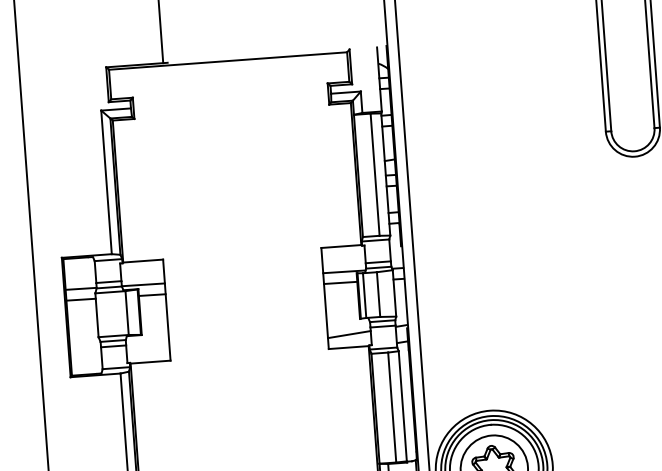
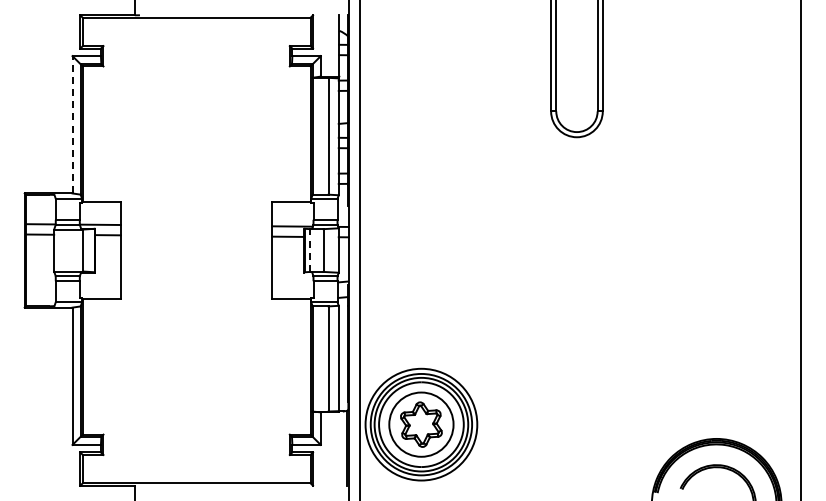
line: (106, 182) -> (72, 124), solid -> dashed
line: (364, 295) -> (310, 250), solid -> dashed
line: (348, 334) -> (292, 286), removed

